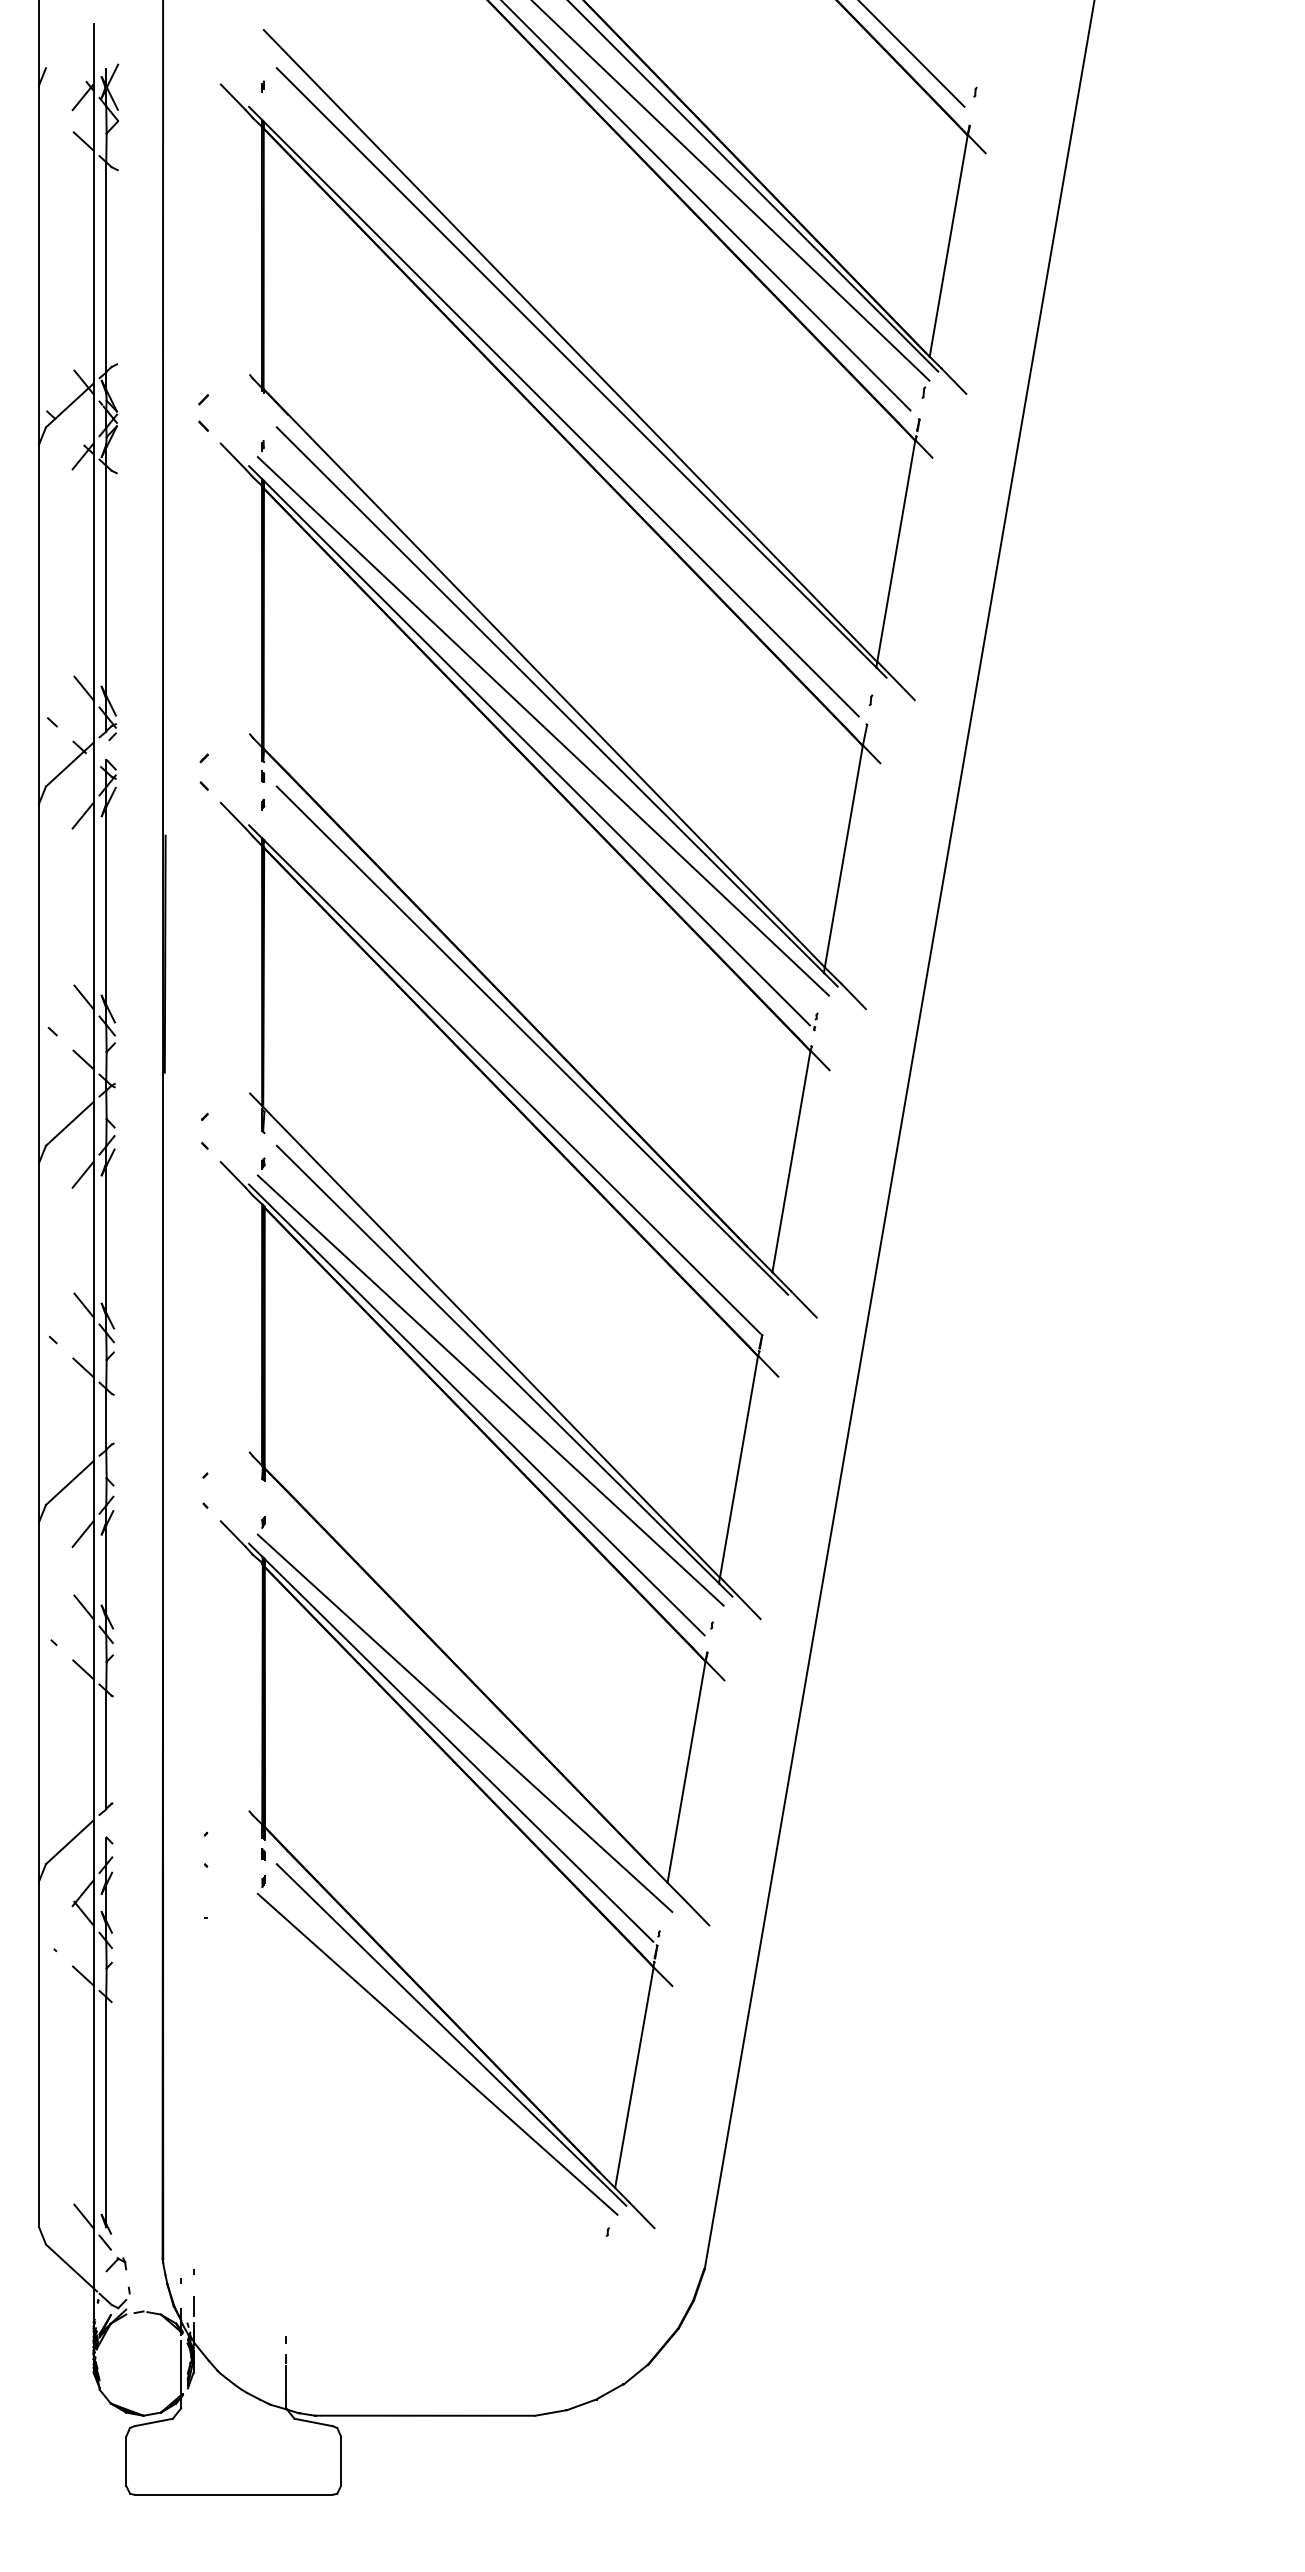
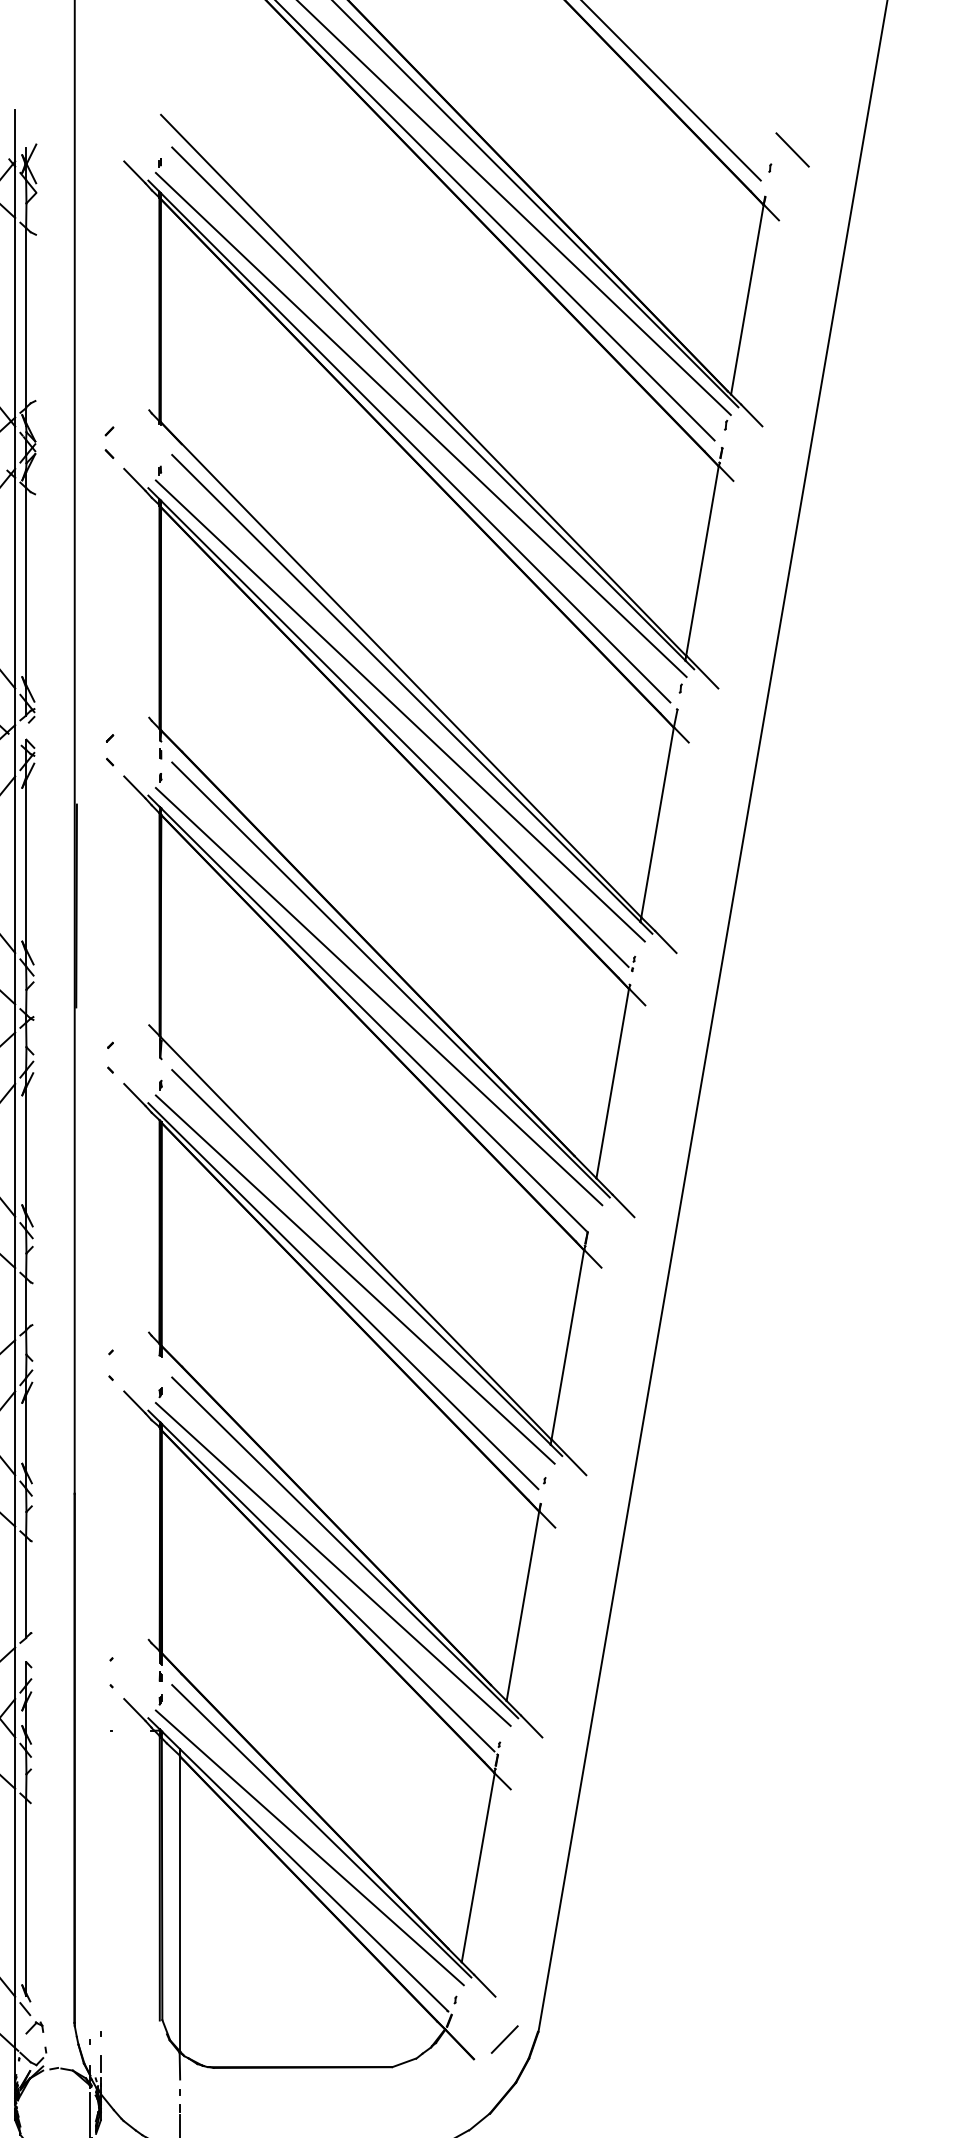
line: (1001, 70) -> (792, 149), added
line: (567, 391) -> (421, 424), added
line: (518, 1059) -> (379, 996), added
line: (478, 1703) -> (344, 1547), added
part: (424, 2102) -> (298, 1889), added
line: (665, 2277) -> (504, 2038), added

